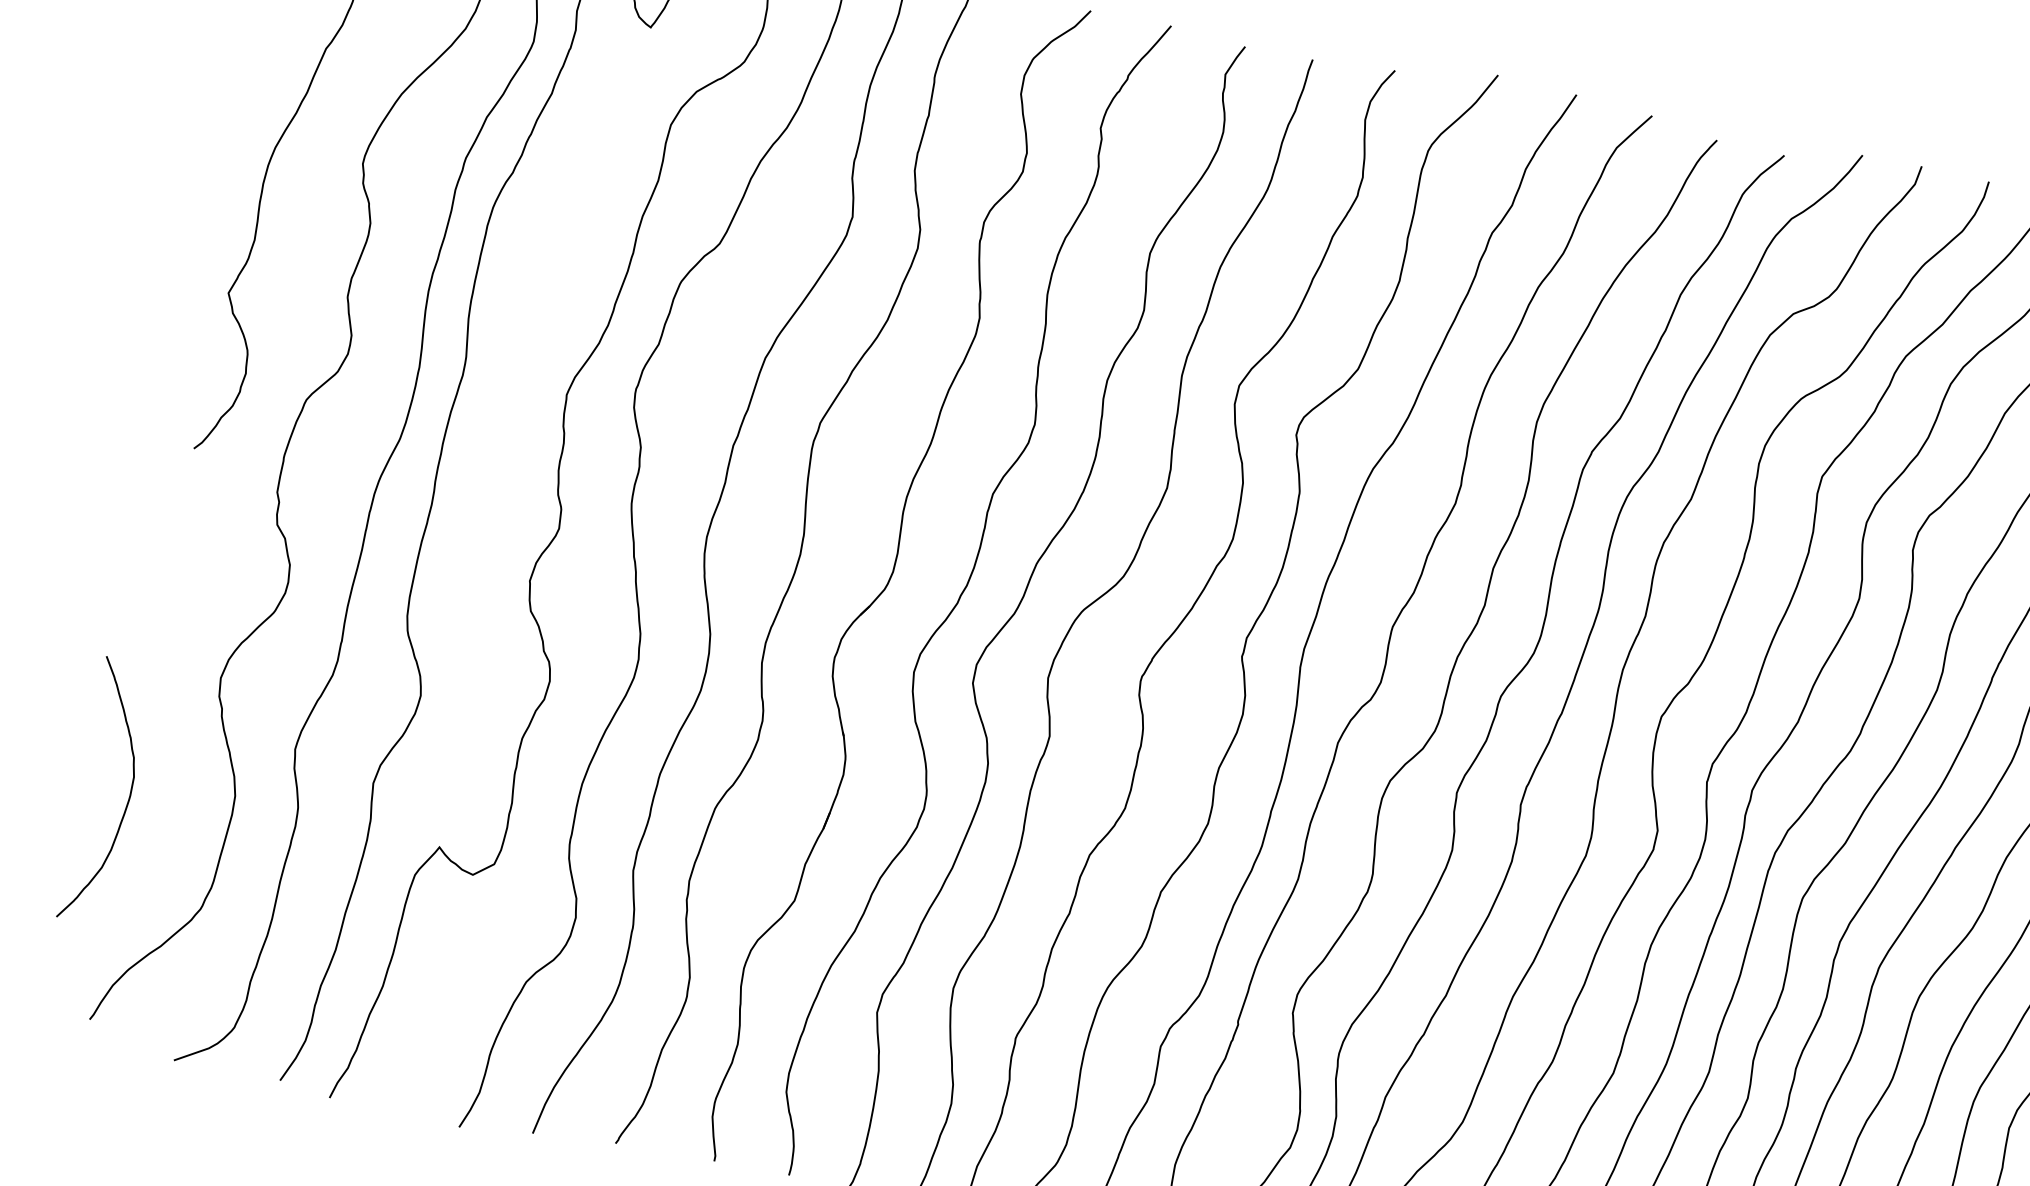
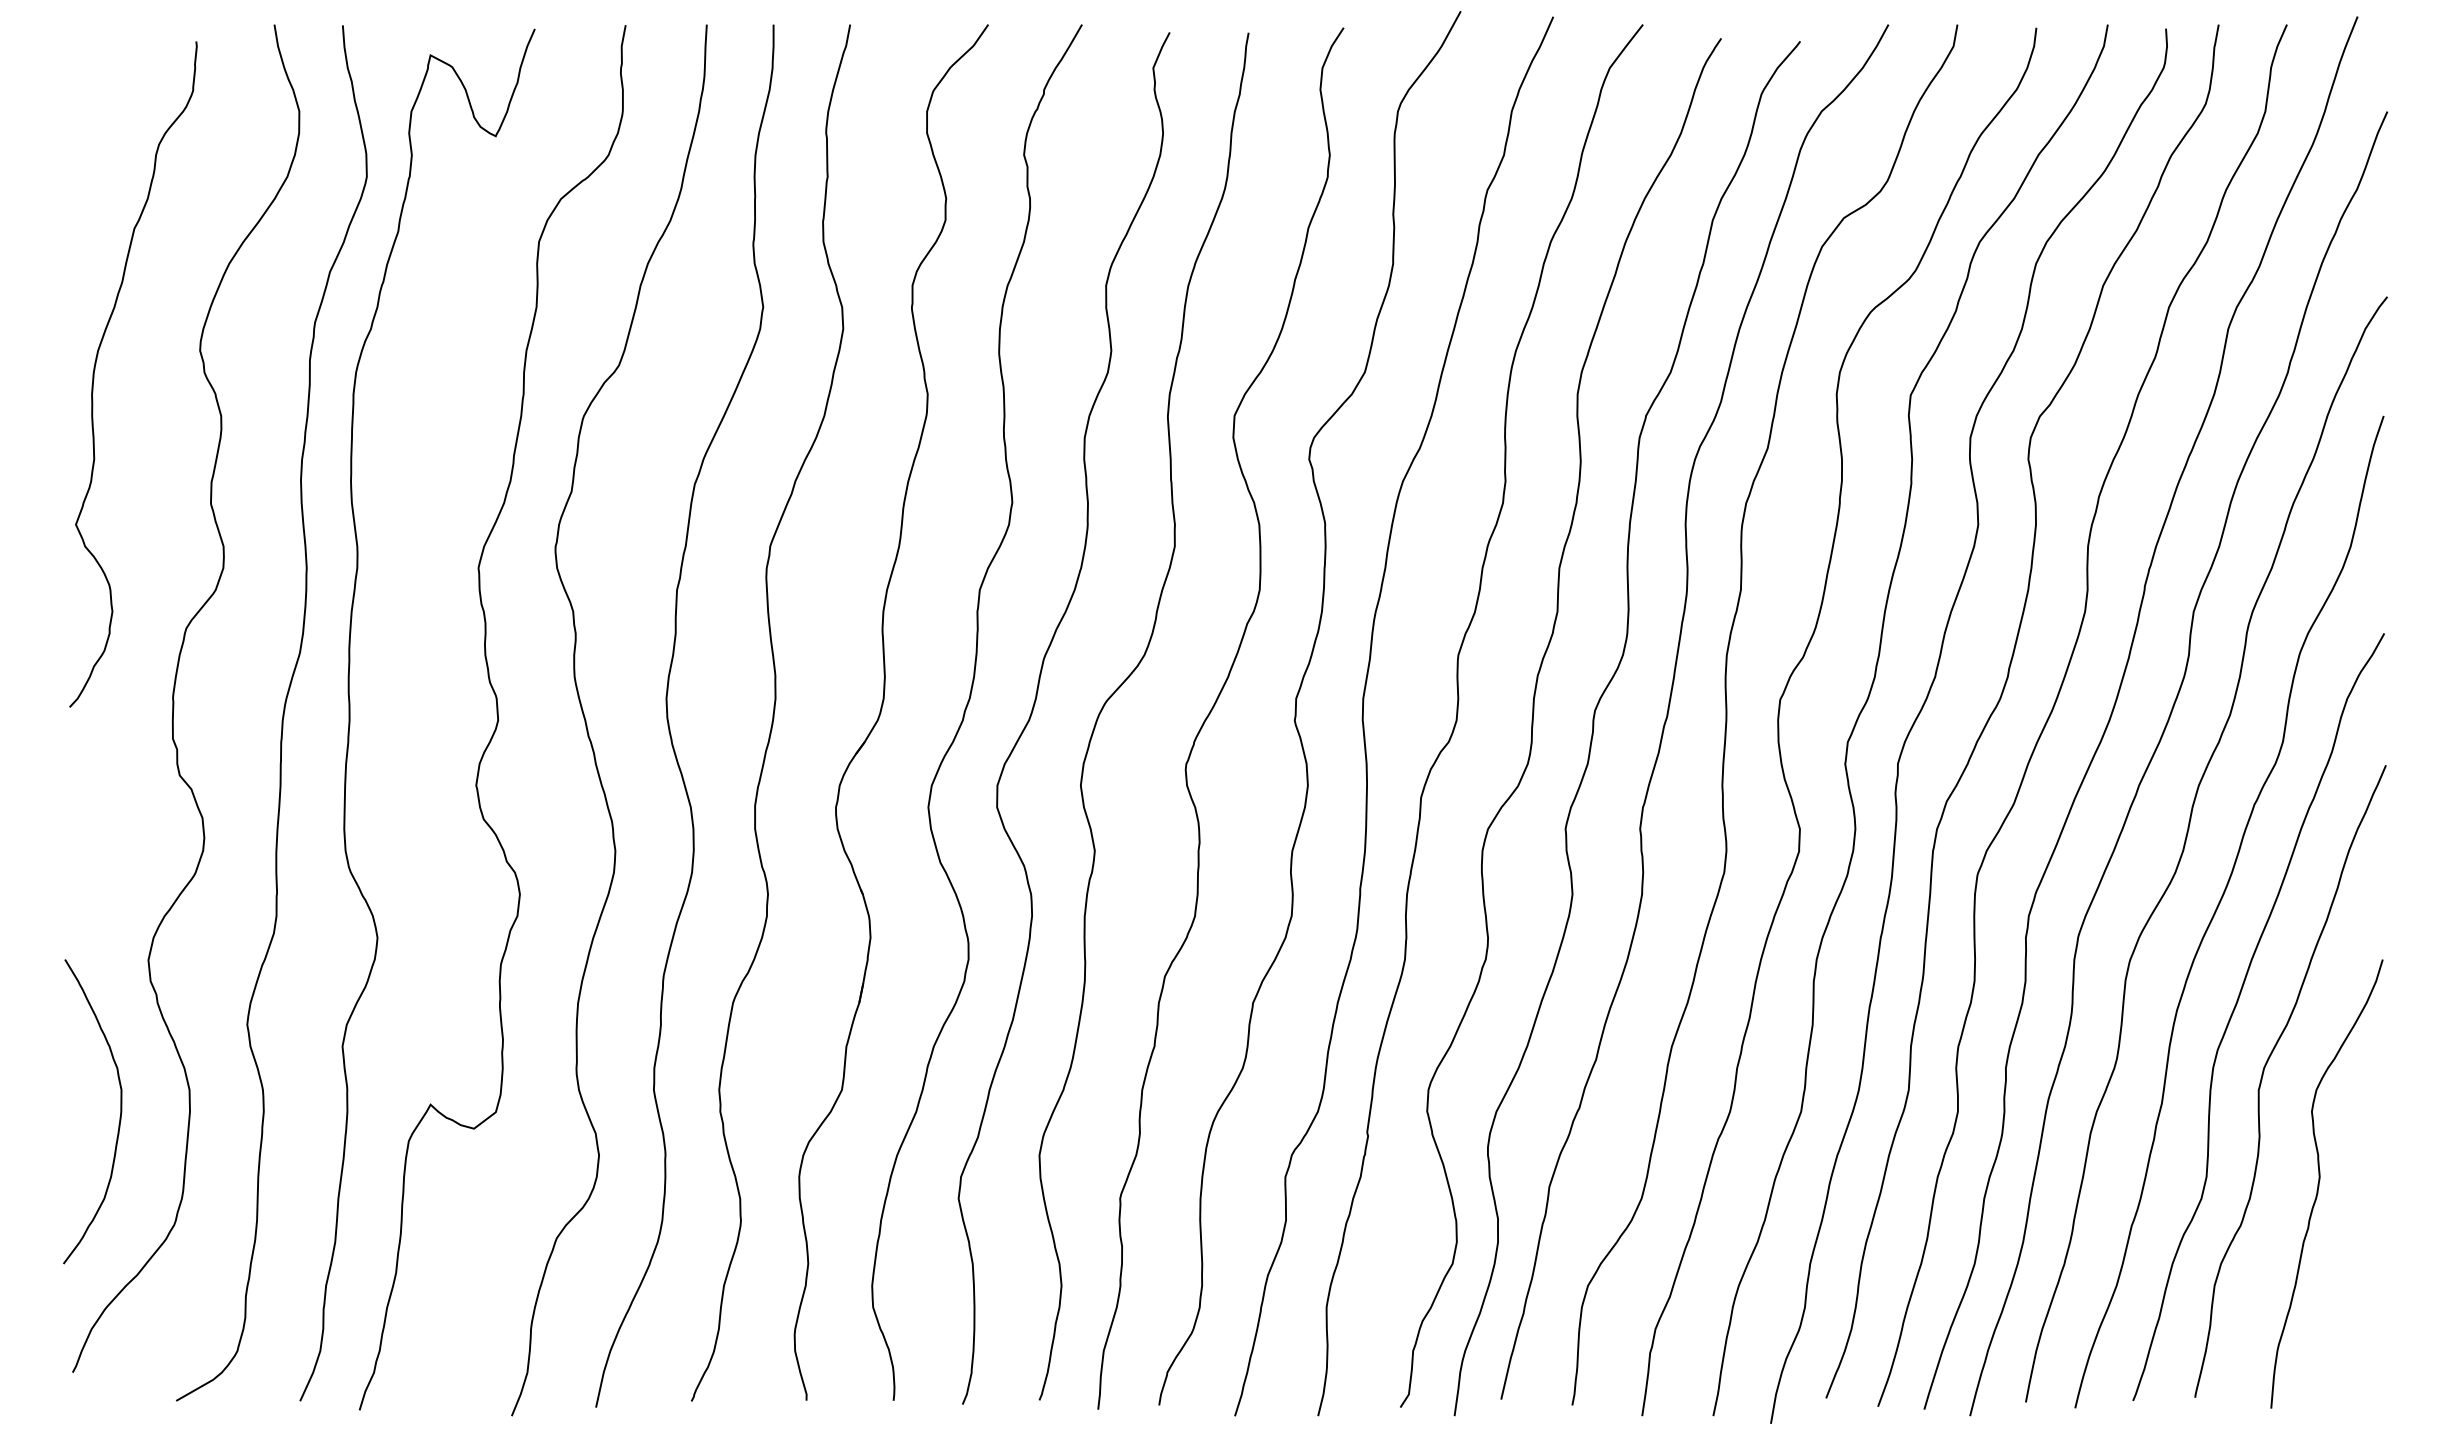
curve: (128, 799) -> (119, 1116), moved

